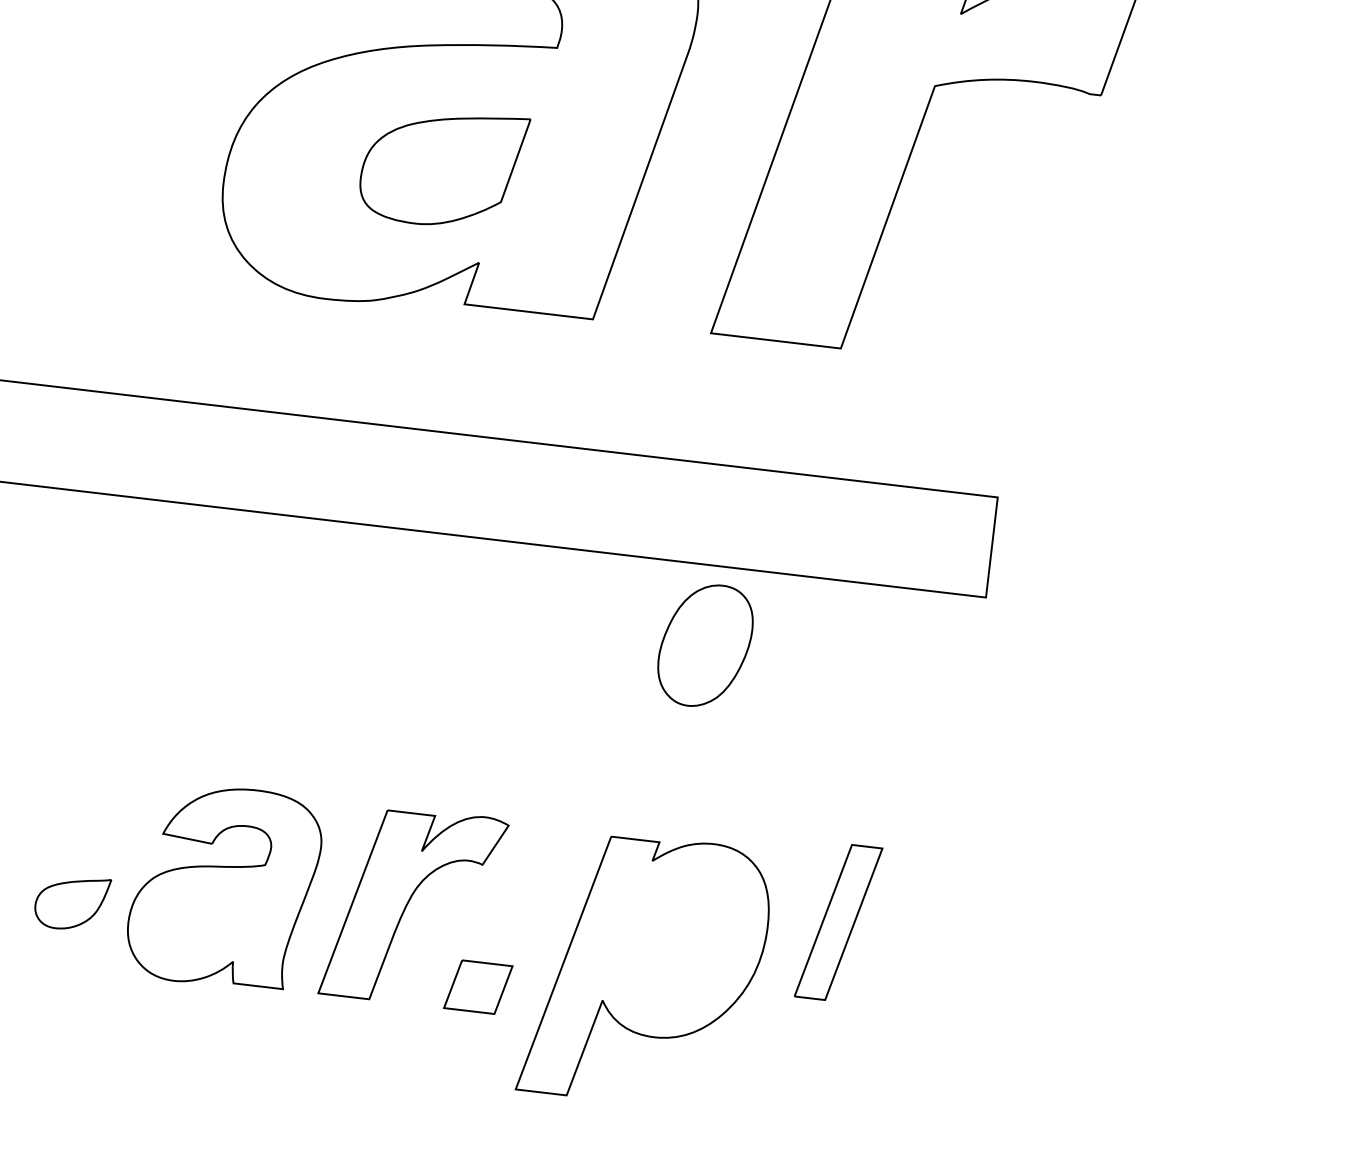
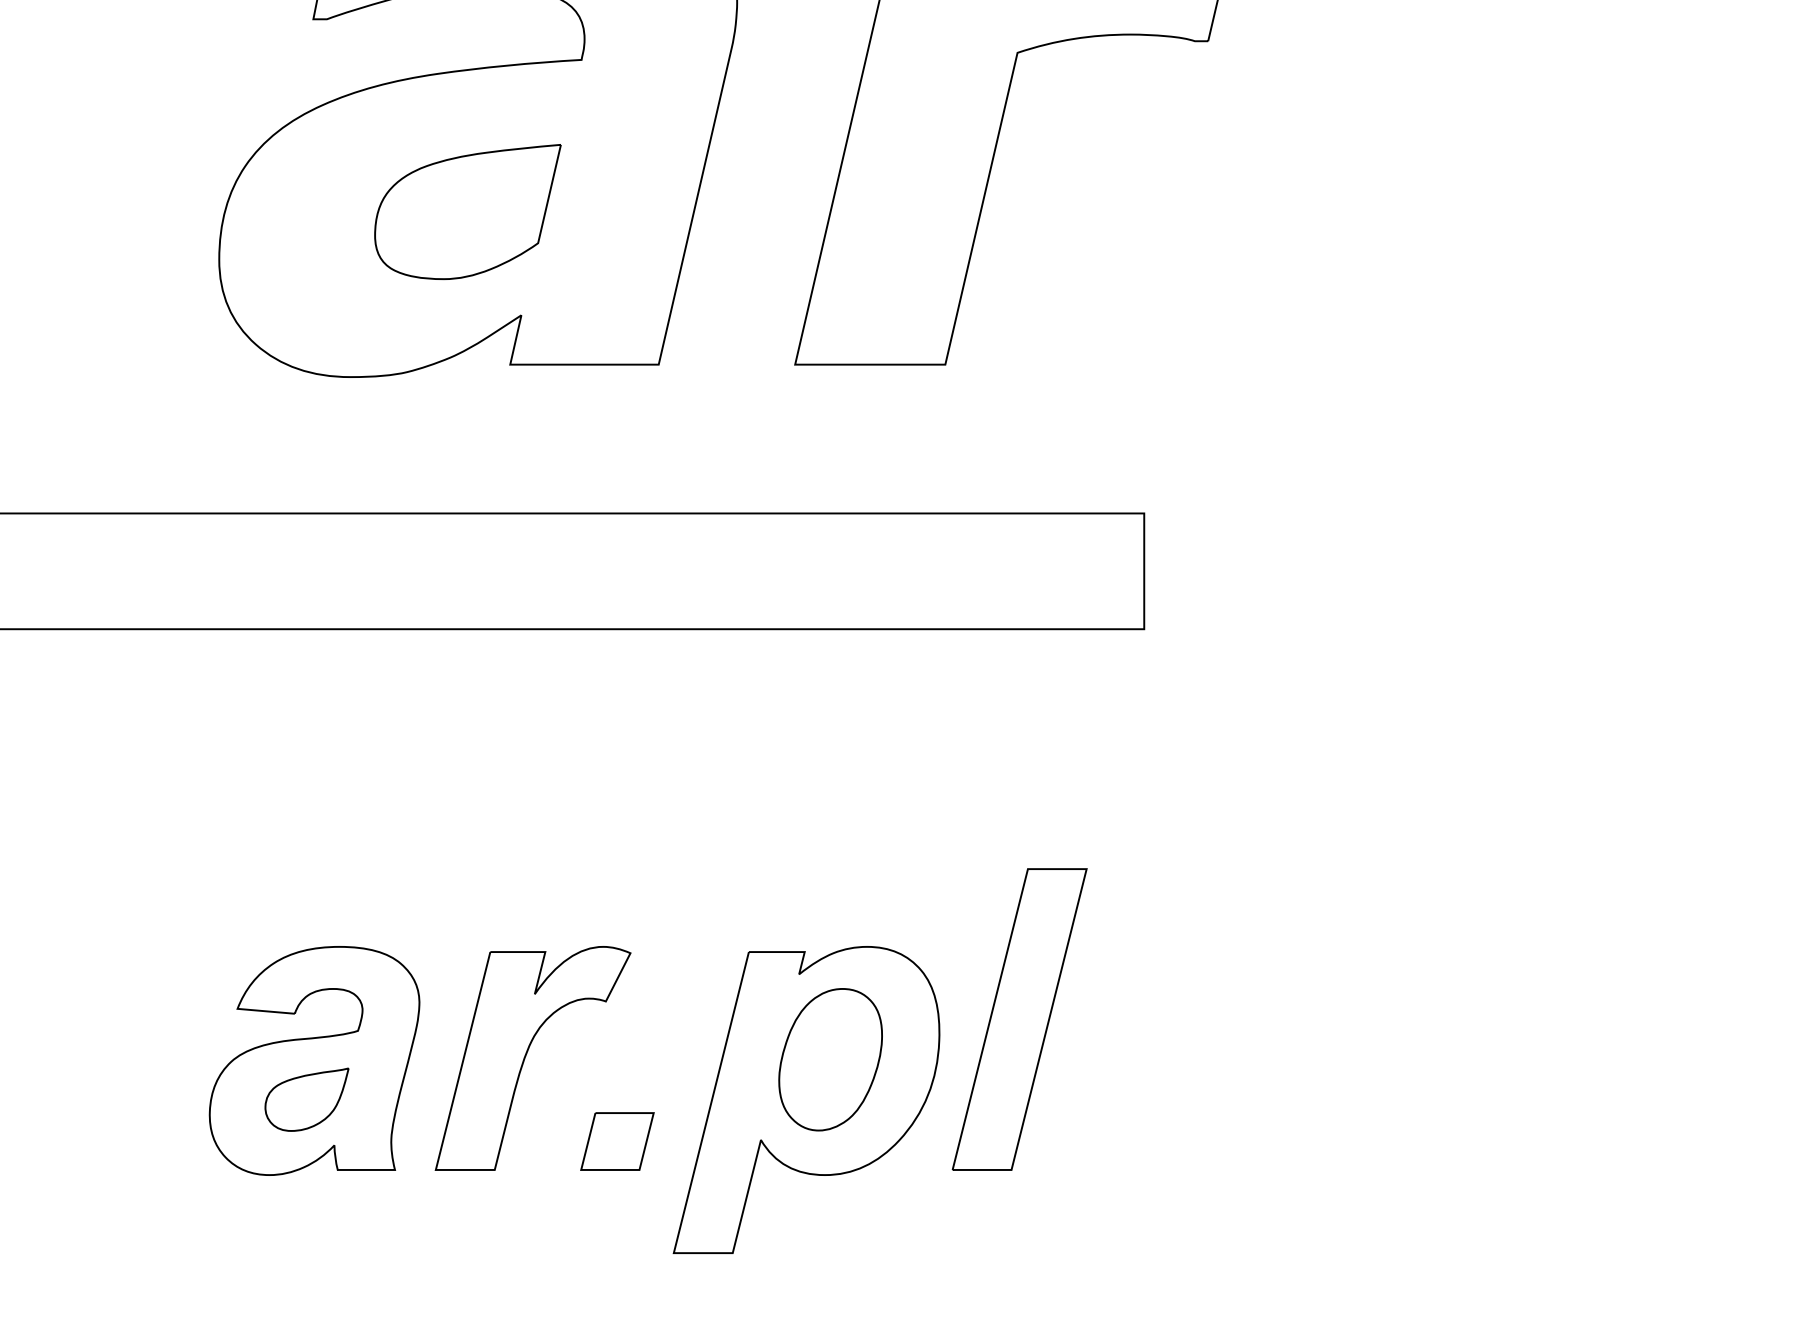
part: (705, 645) -> (830, 1059), moved
part: (71, 902) -> (306, 1099), moved
part: (838, 922) -> (1019, 1019), size x1.67

